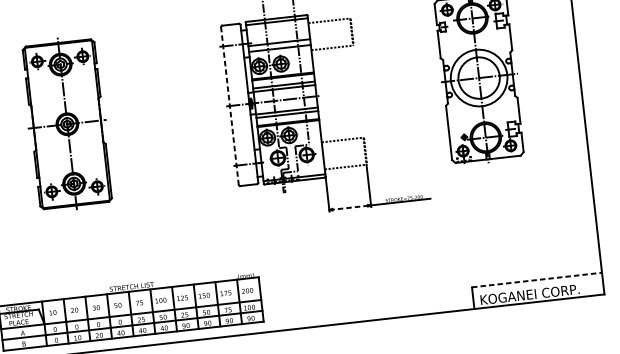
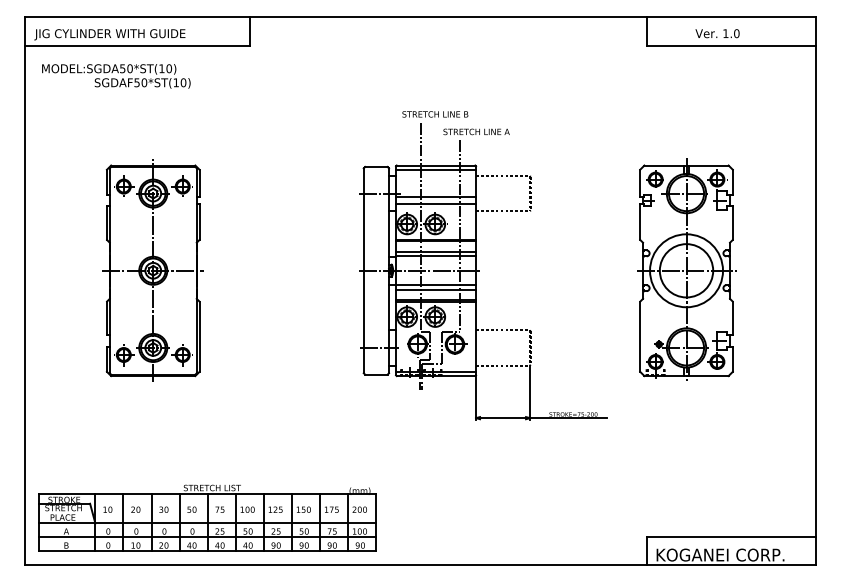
line: (229, 106) -> (363, 271), dashed -> solid
line: (350, 207) -> (503, 418), dashed -> solid
line: (537, 280) -> (732, 537), dashed -> solid

